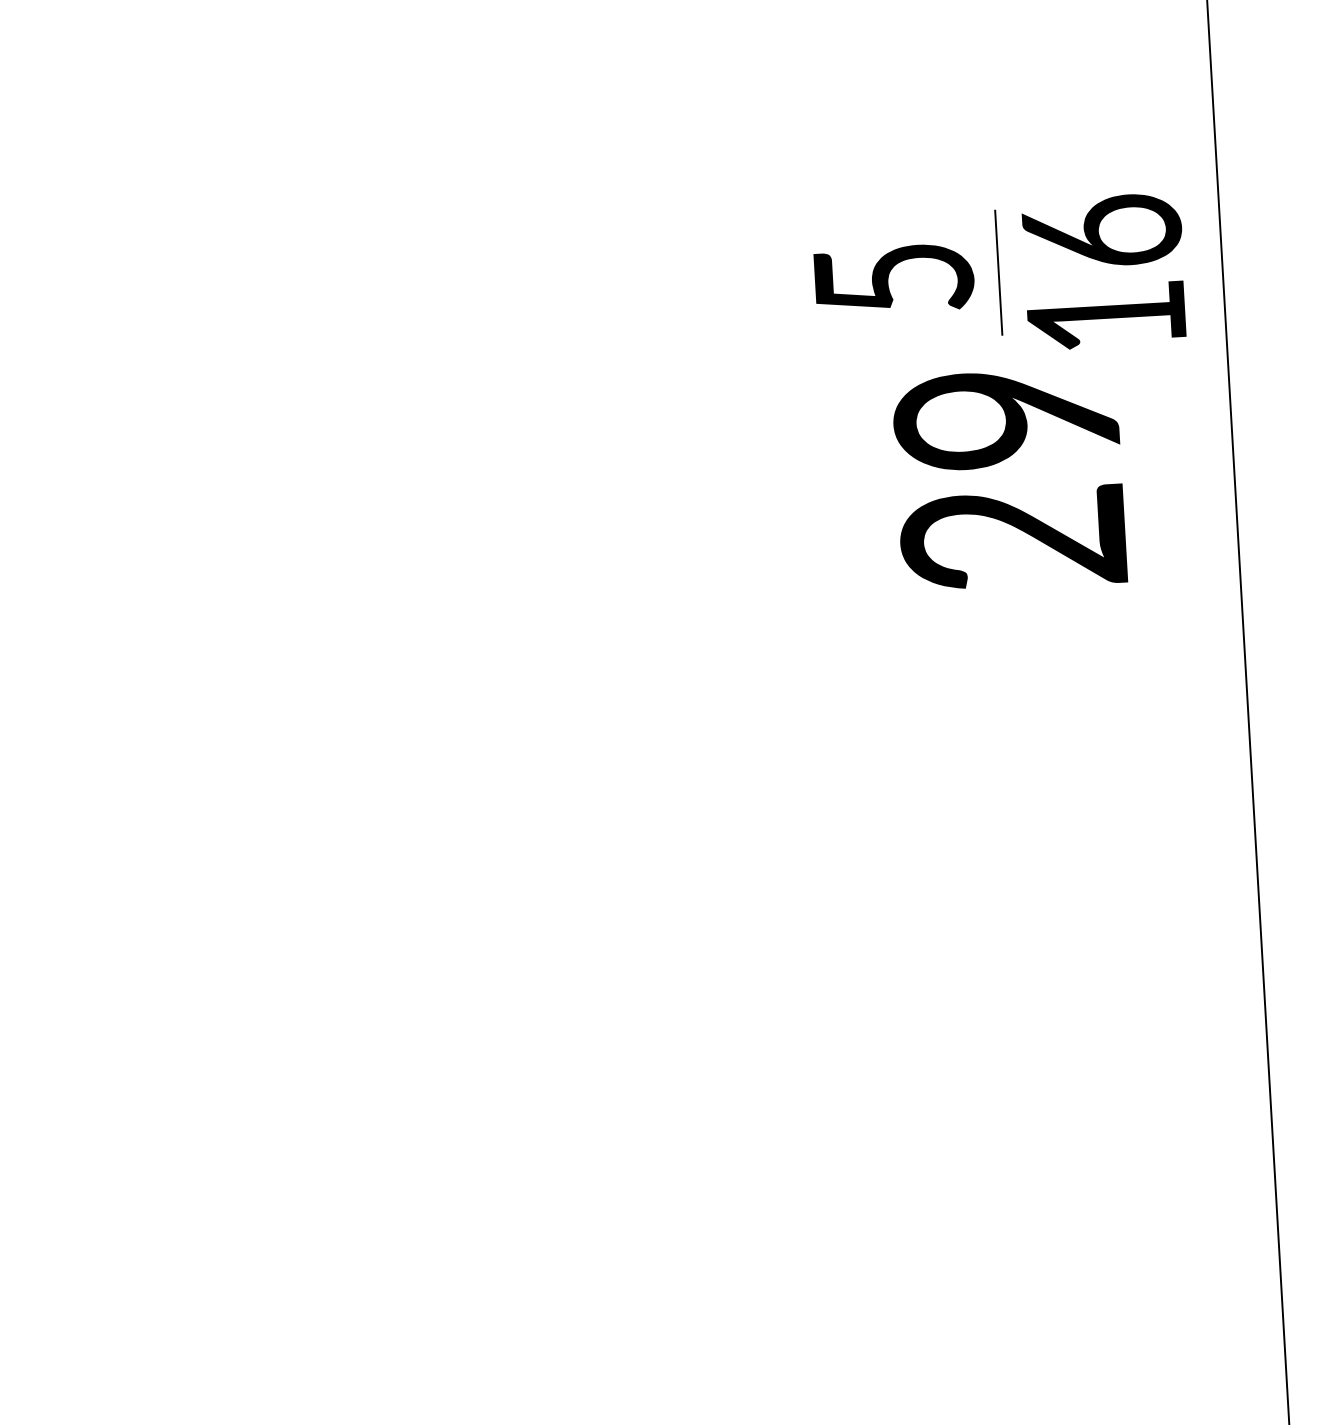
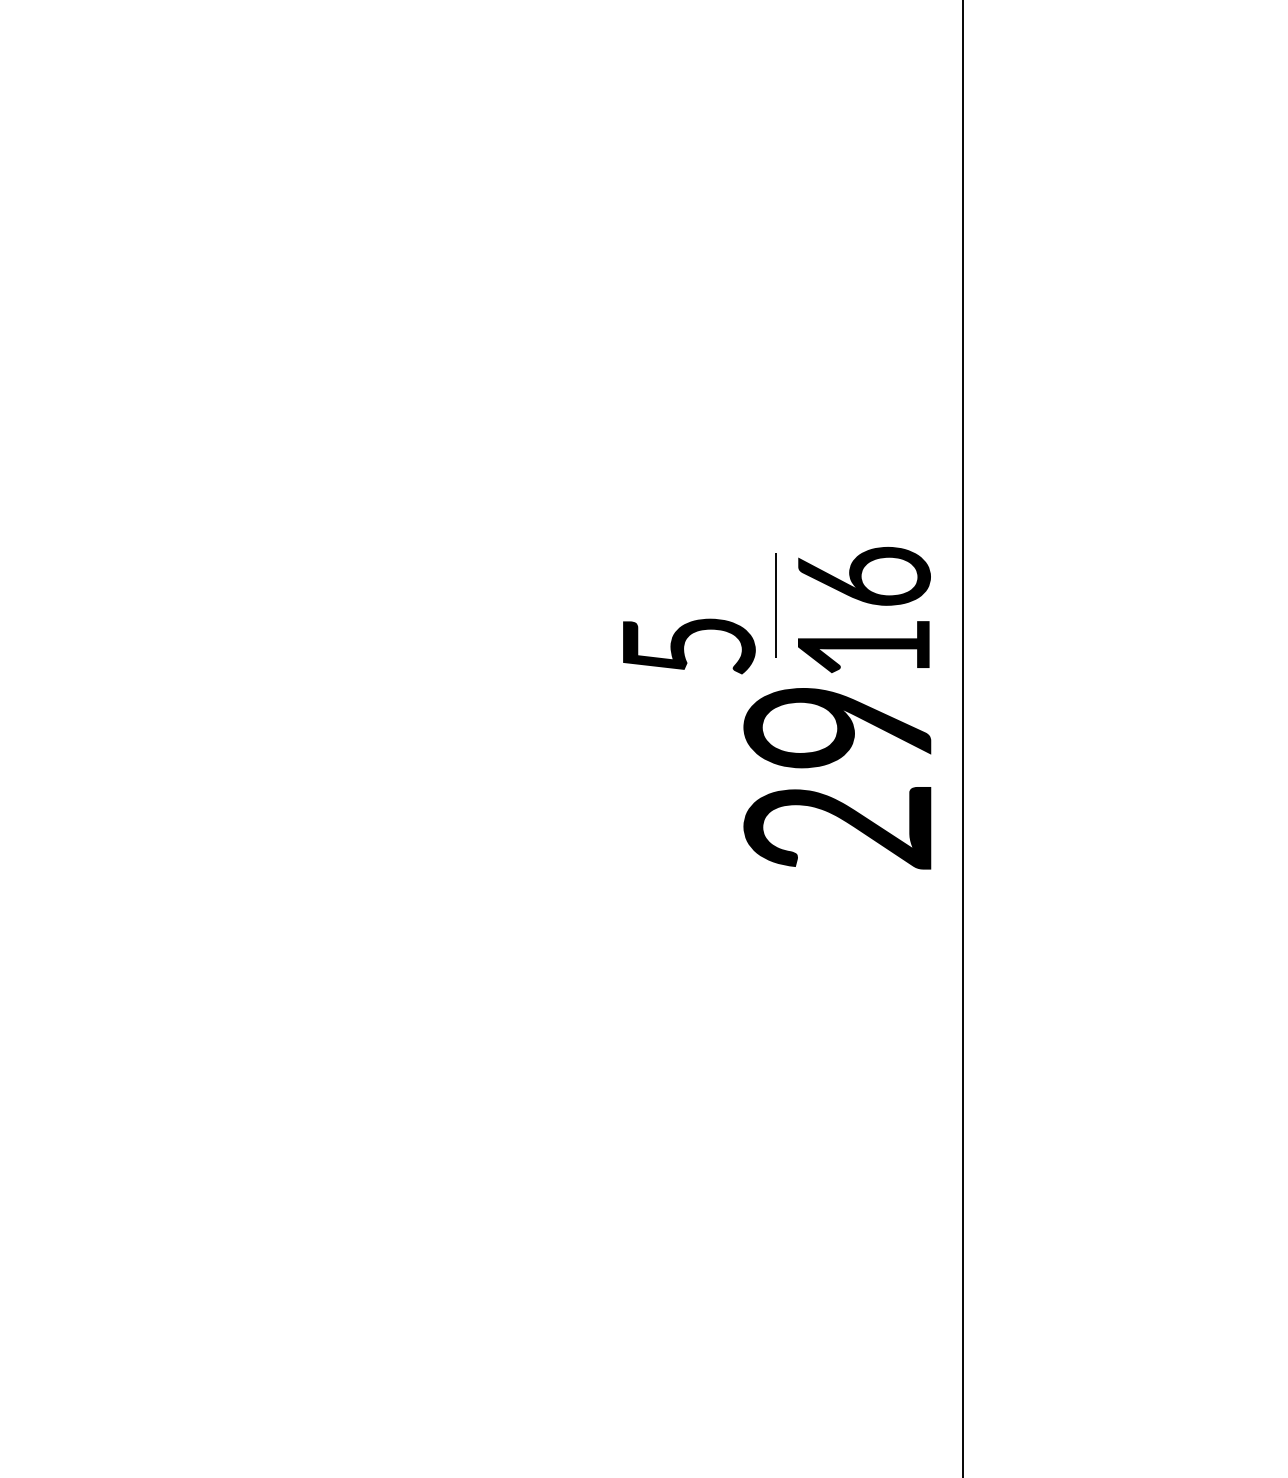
text: (894, 279) -> (689, 646), moved
text: (1009, 479) -> (837, 778), moved

